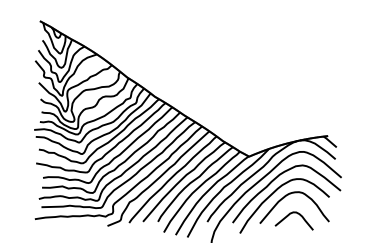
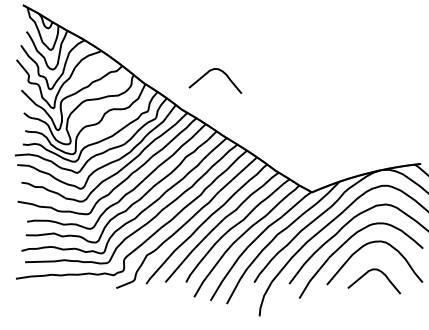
curve: (176, 69) -> (211, 71), added

